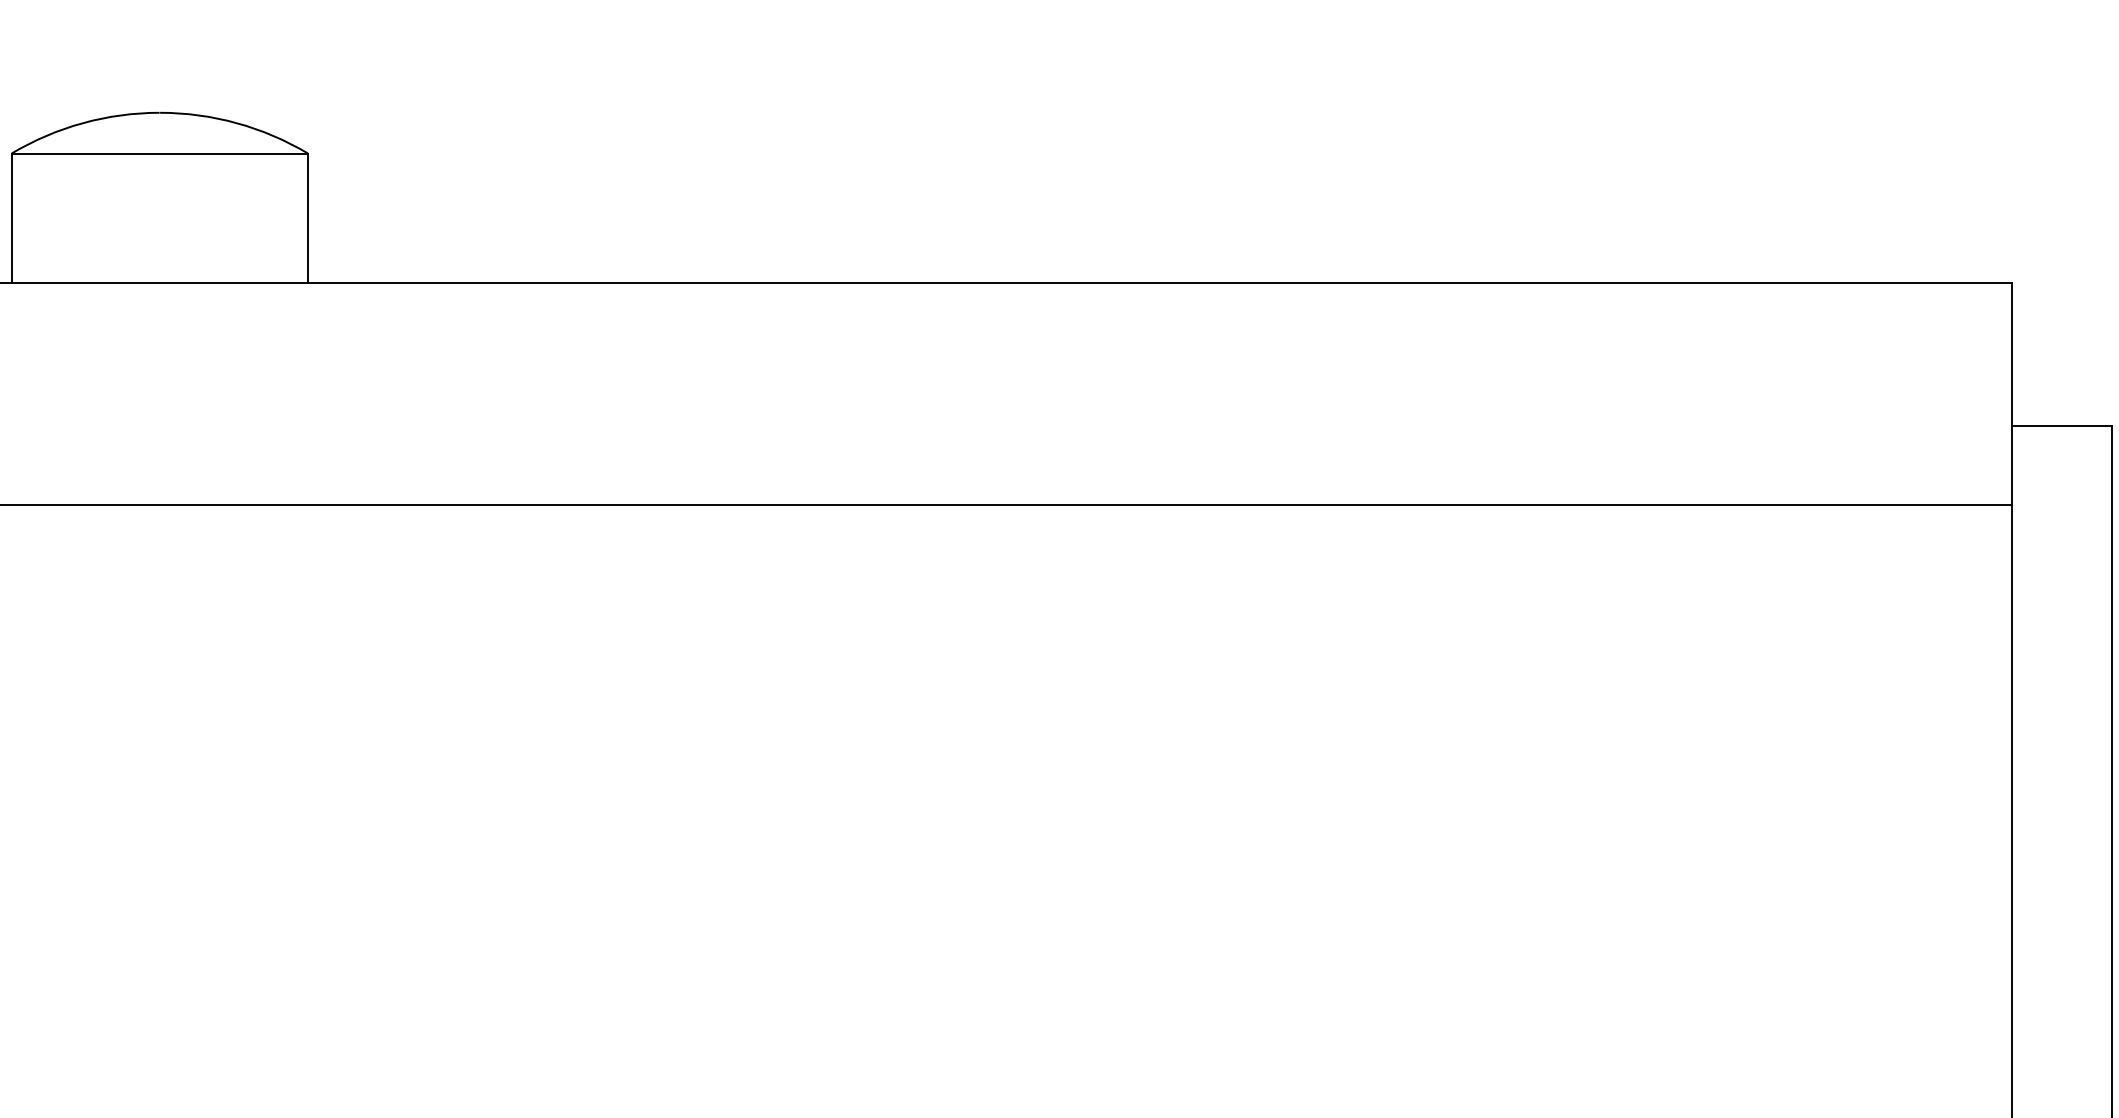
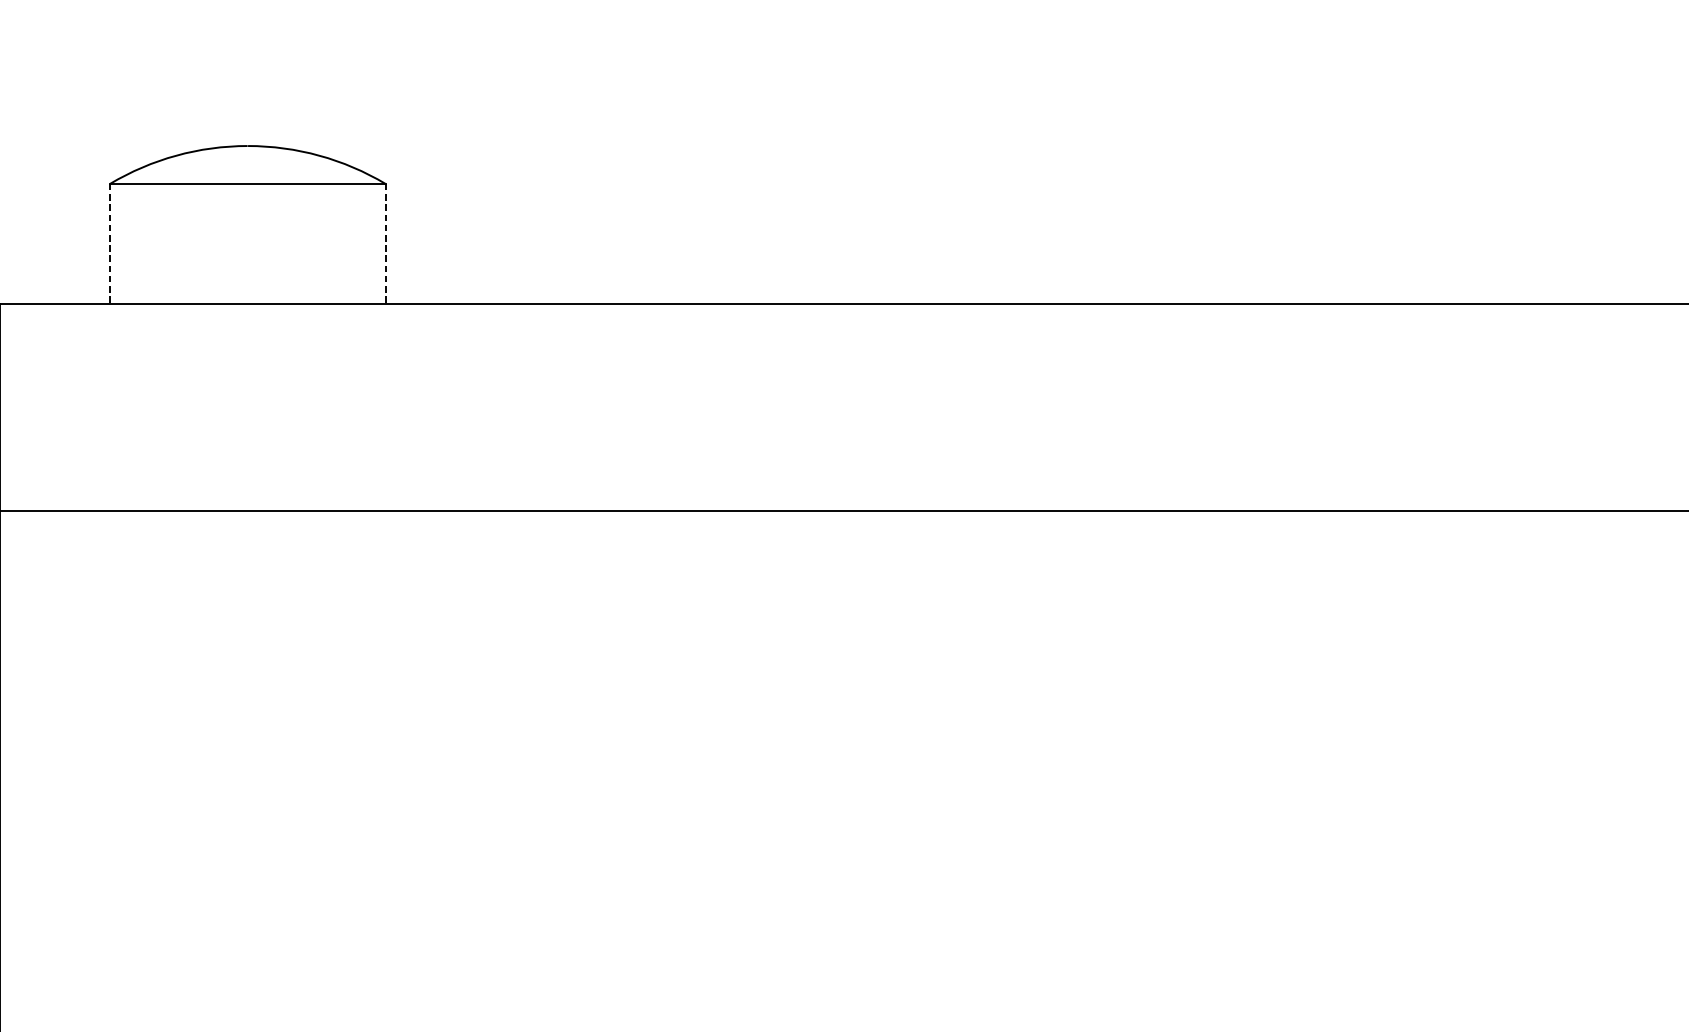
line: (11, 218) -> (109, 244), solid -> dashed
line: (308, 218) -> (386, 244), solid -> dashed

